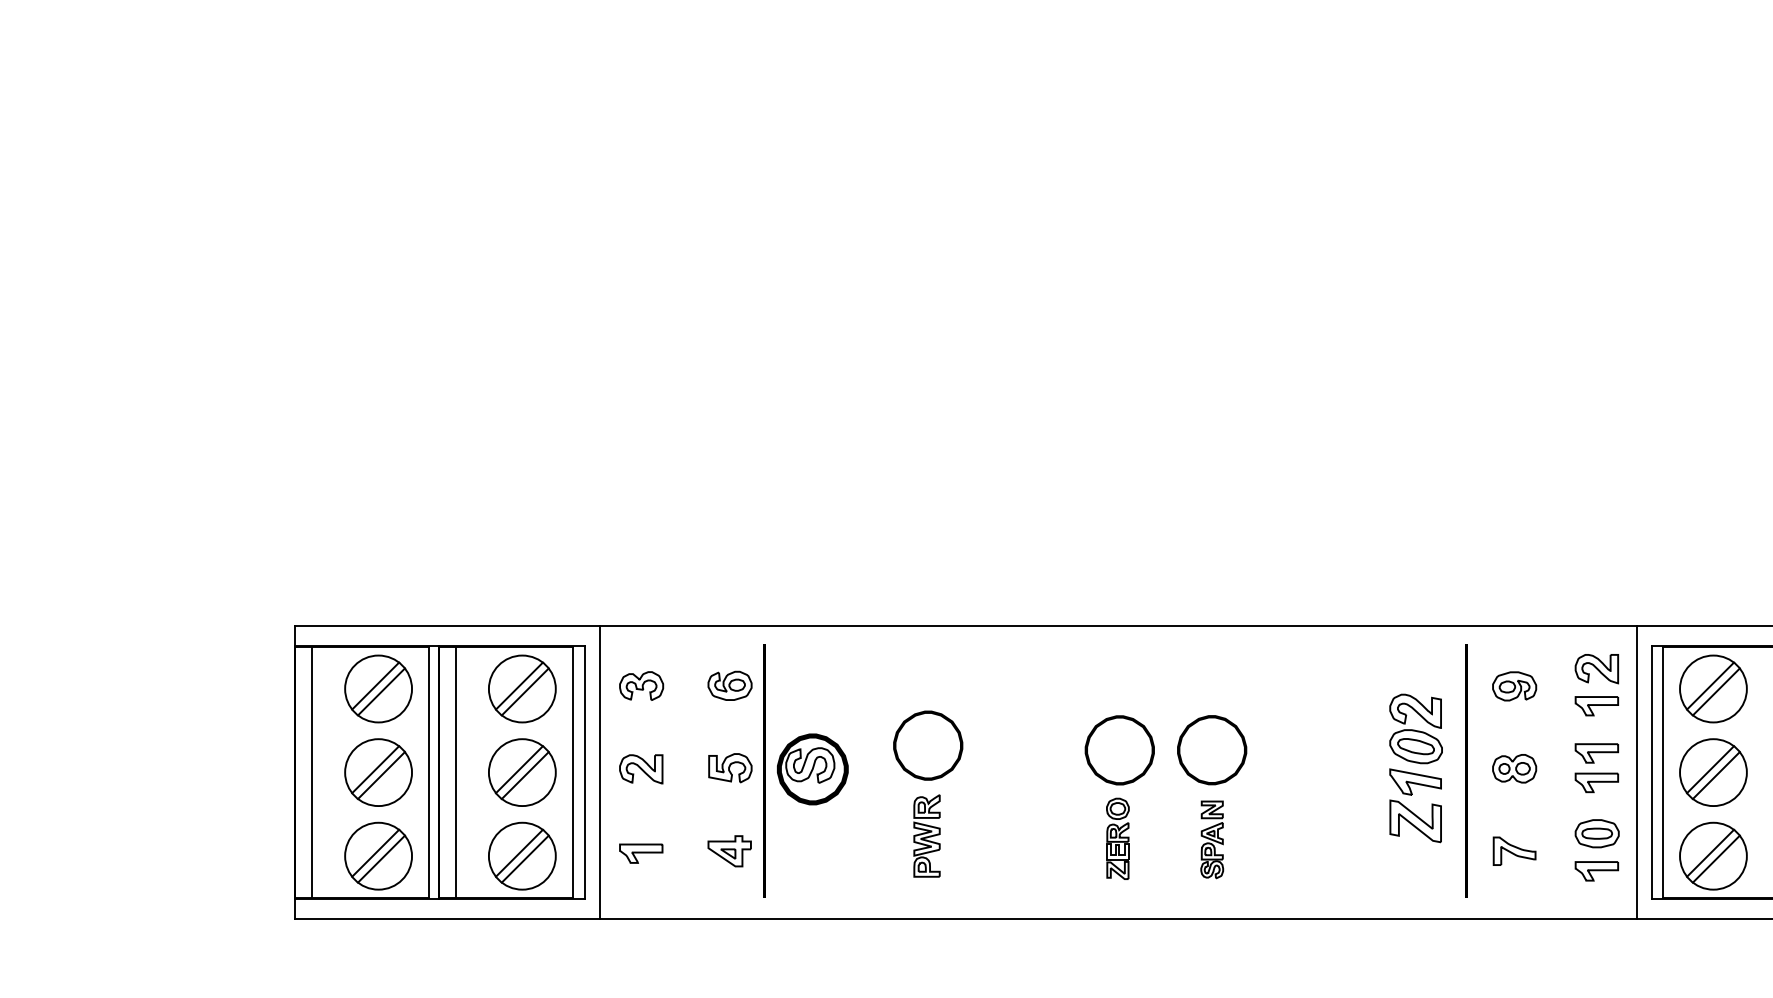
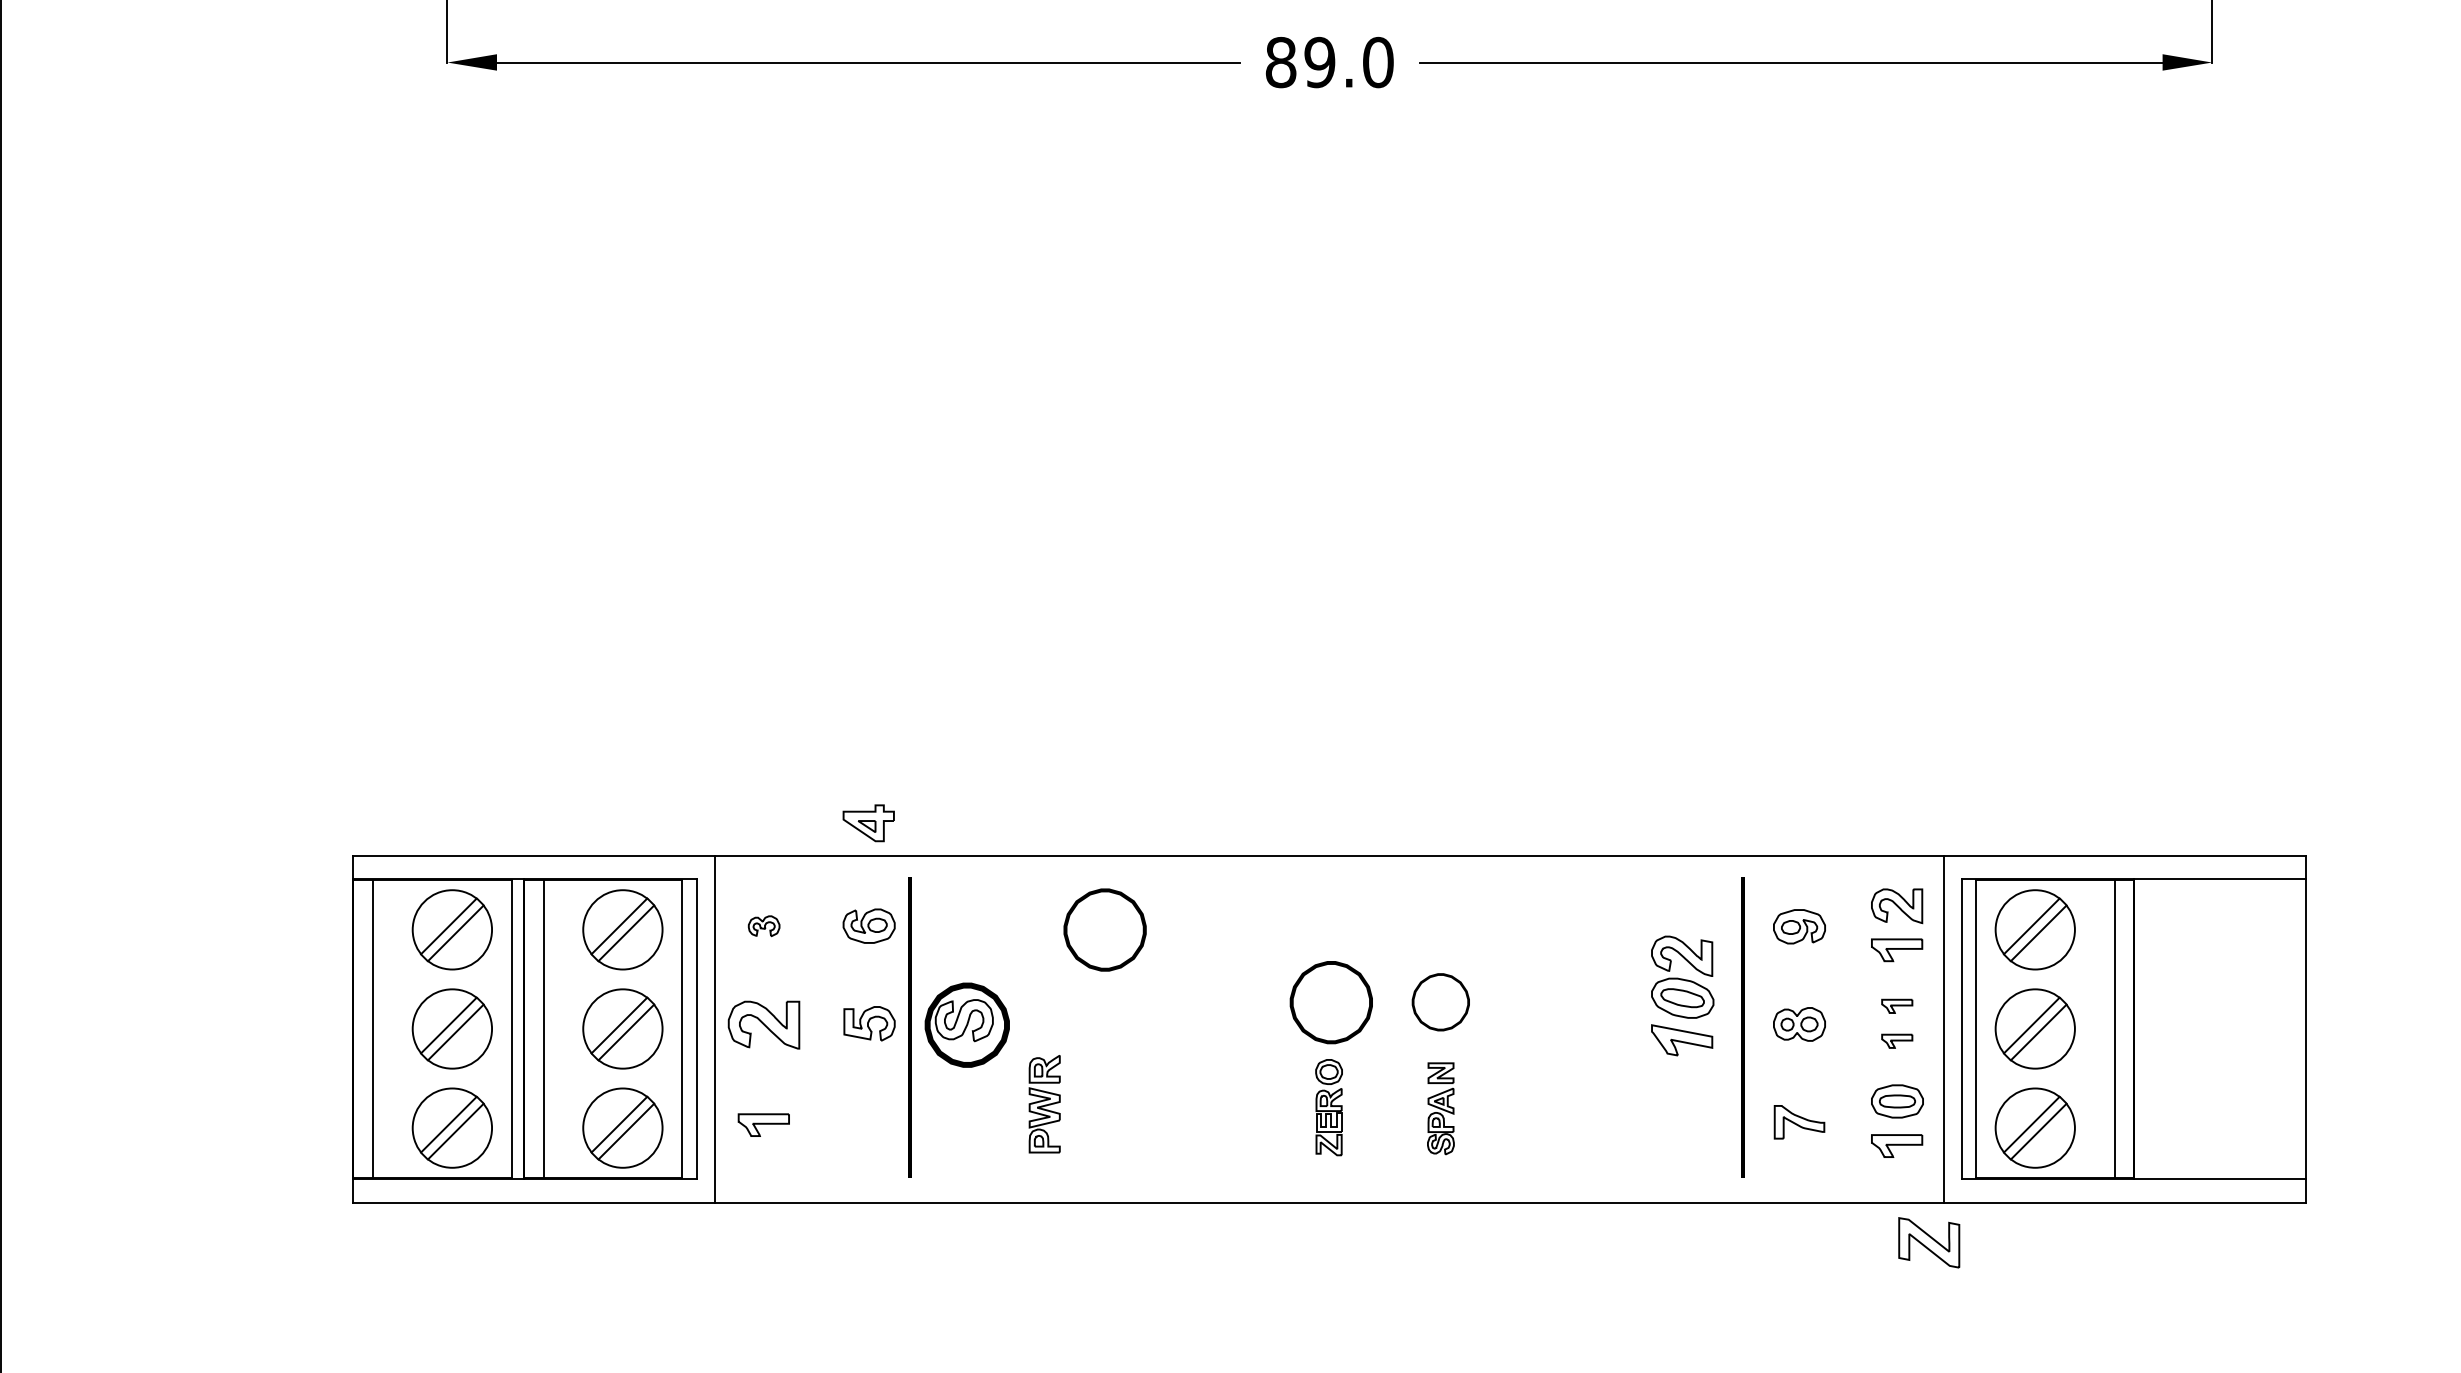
part: (640, 685) -> (763, 925), size x0.6
part: (927, 745) -> (1104, 929), moved
part: (1211, 749) -> (1440, 1001), size x0.7
part: (1597, 753) -> (1897, 1006), size x0.6
part: (640, 768) -> (763, 1024), size x1.4
part: (1597, 783) -> (1897, 1041), size x0.6
part: (1415, 821) -> (1929, 1242), moved
part: (926, 836) -> (1044, 1104), moved
part: (729, 851) -> (868, 823), moved

